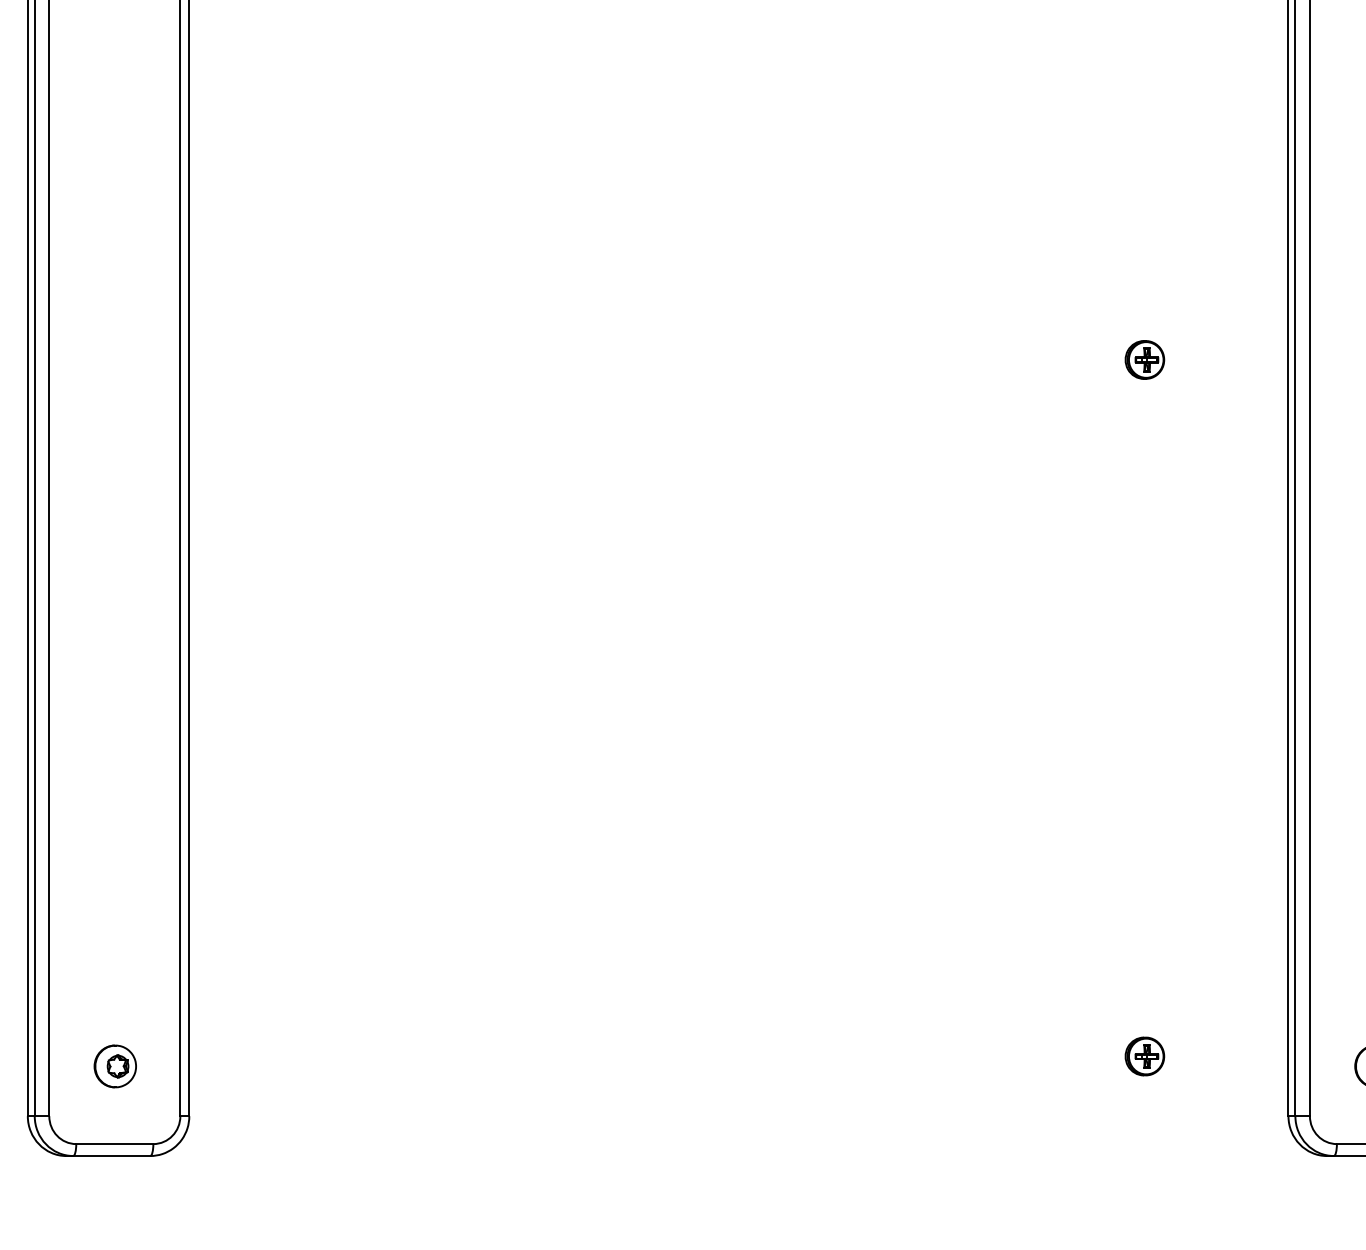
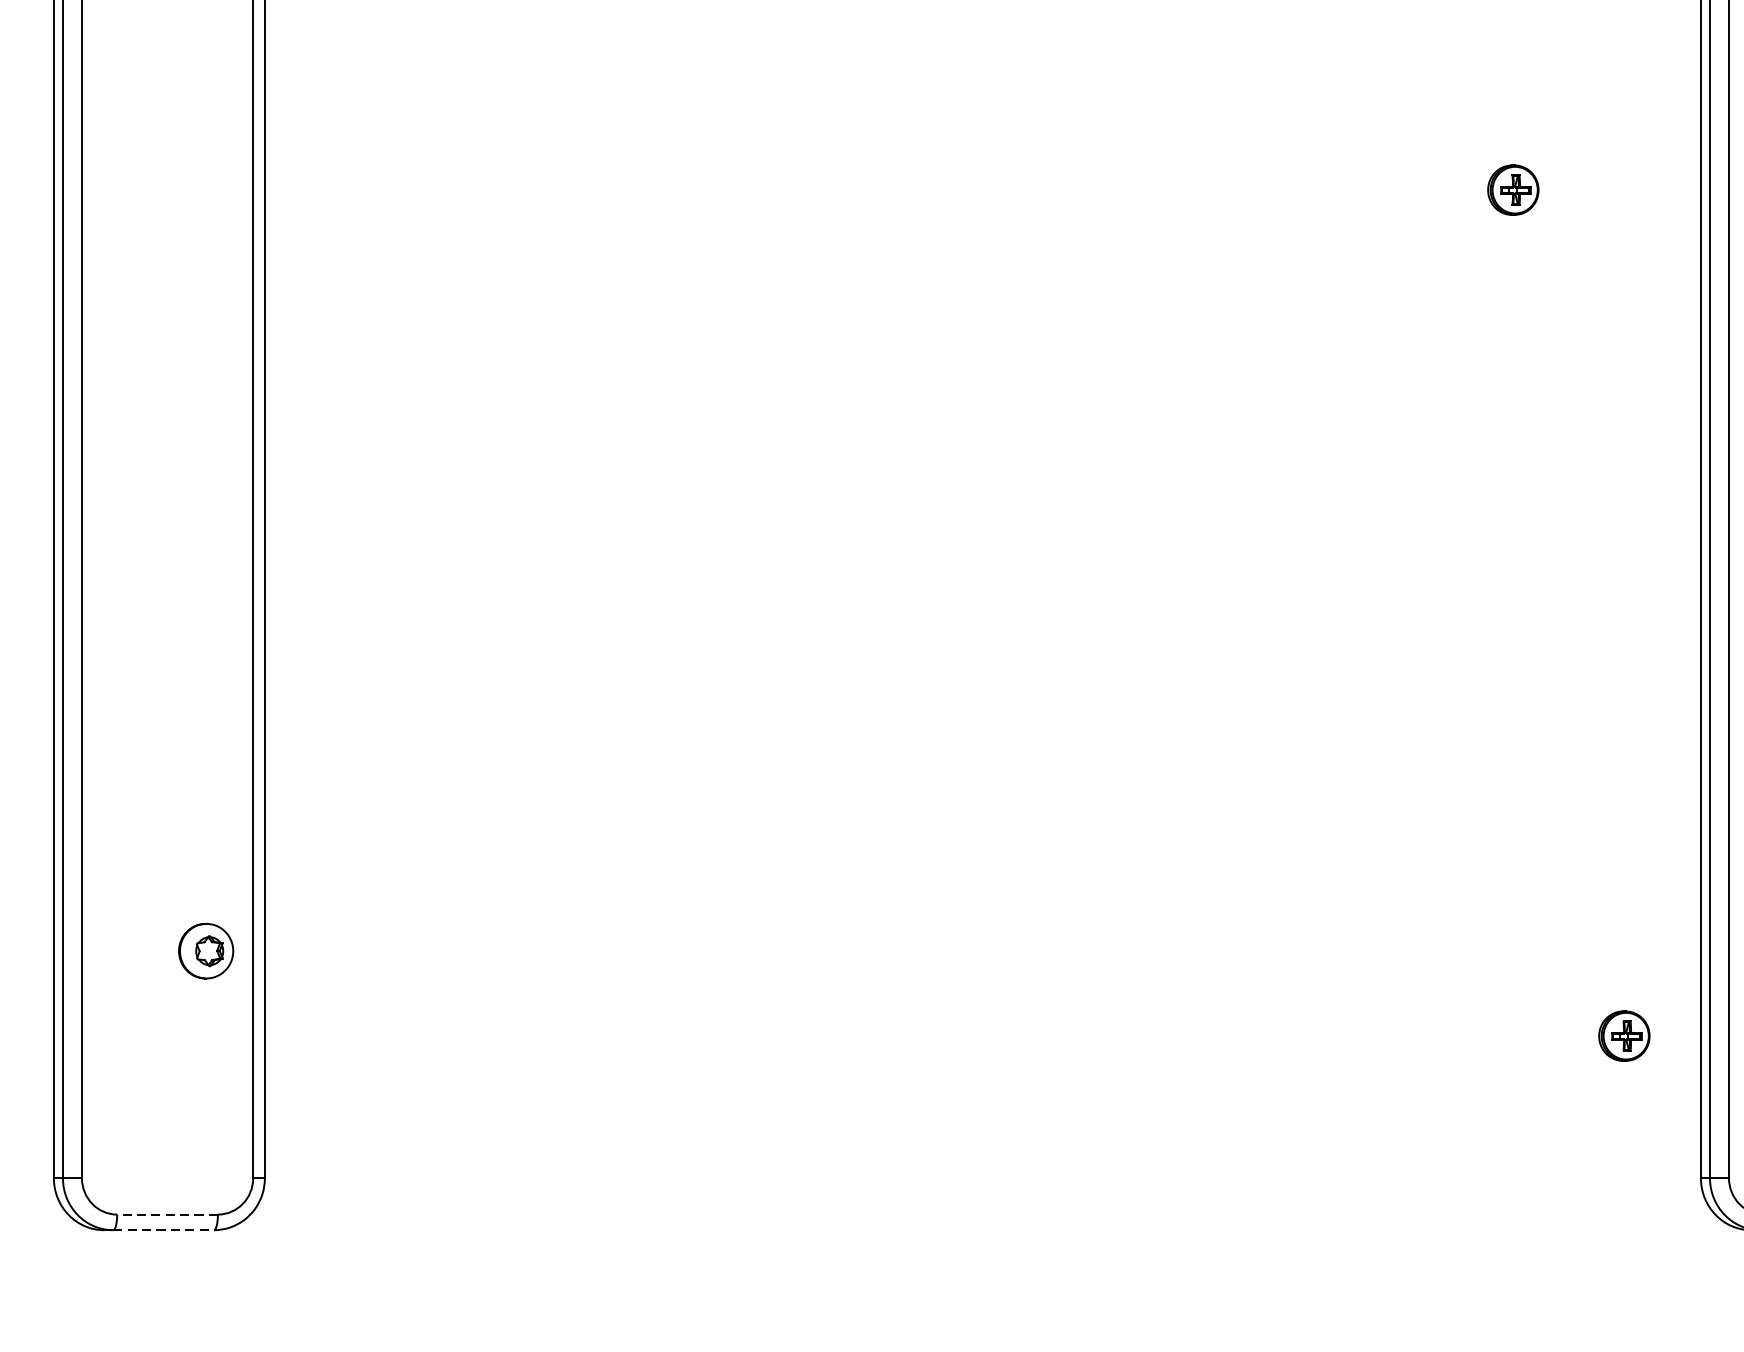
part: (1144, 1056) -> (1623, 1036), moved
part: (114, 1066) -> (205, 951), moved
line: (114, 1144) -> (167, 1215), solid -> dashed
line: (111, 1156) -> (163, 1230), solid -> dashed

